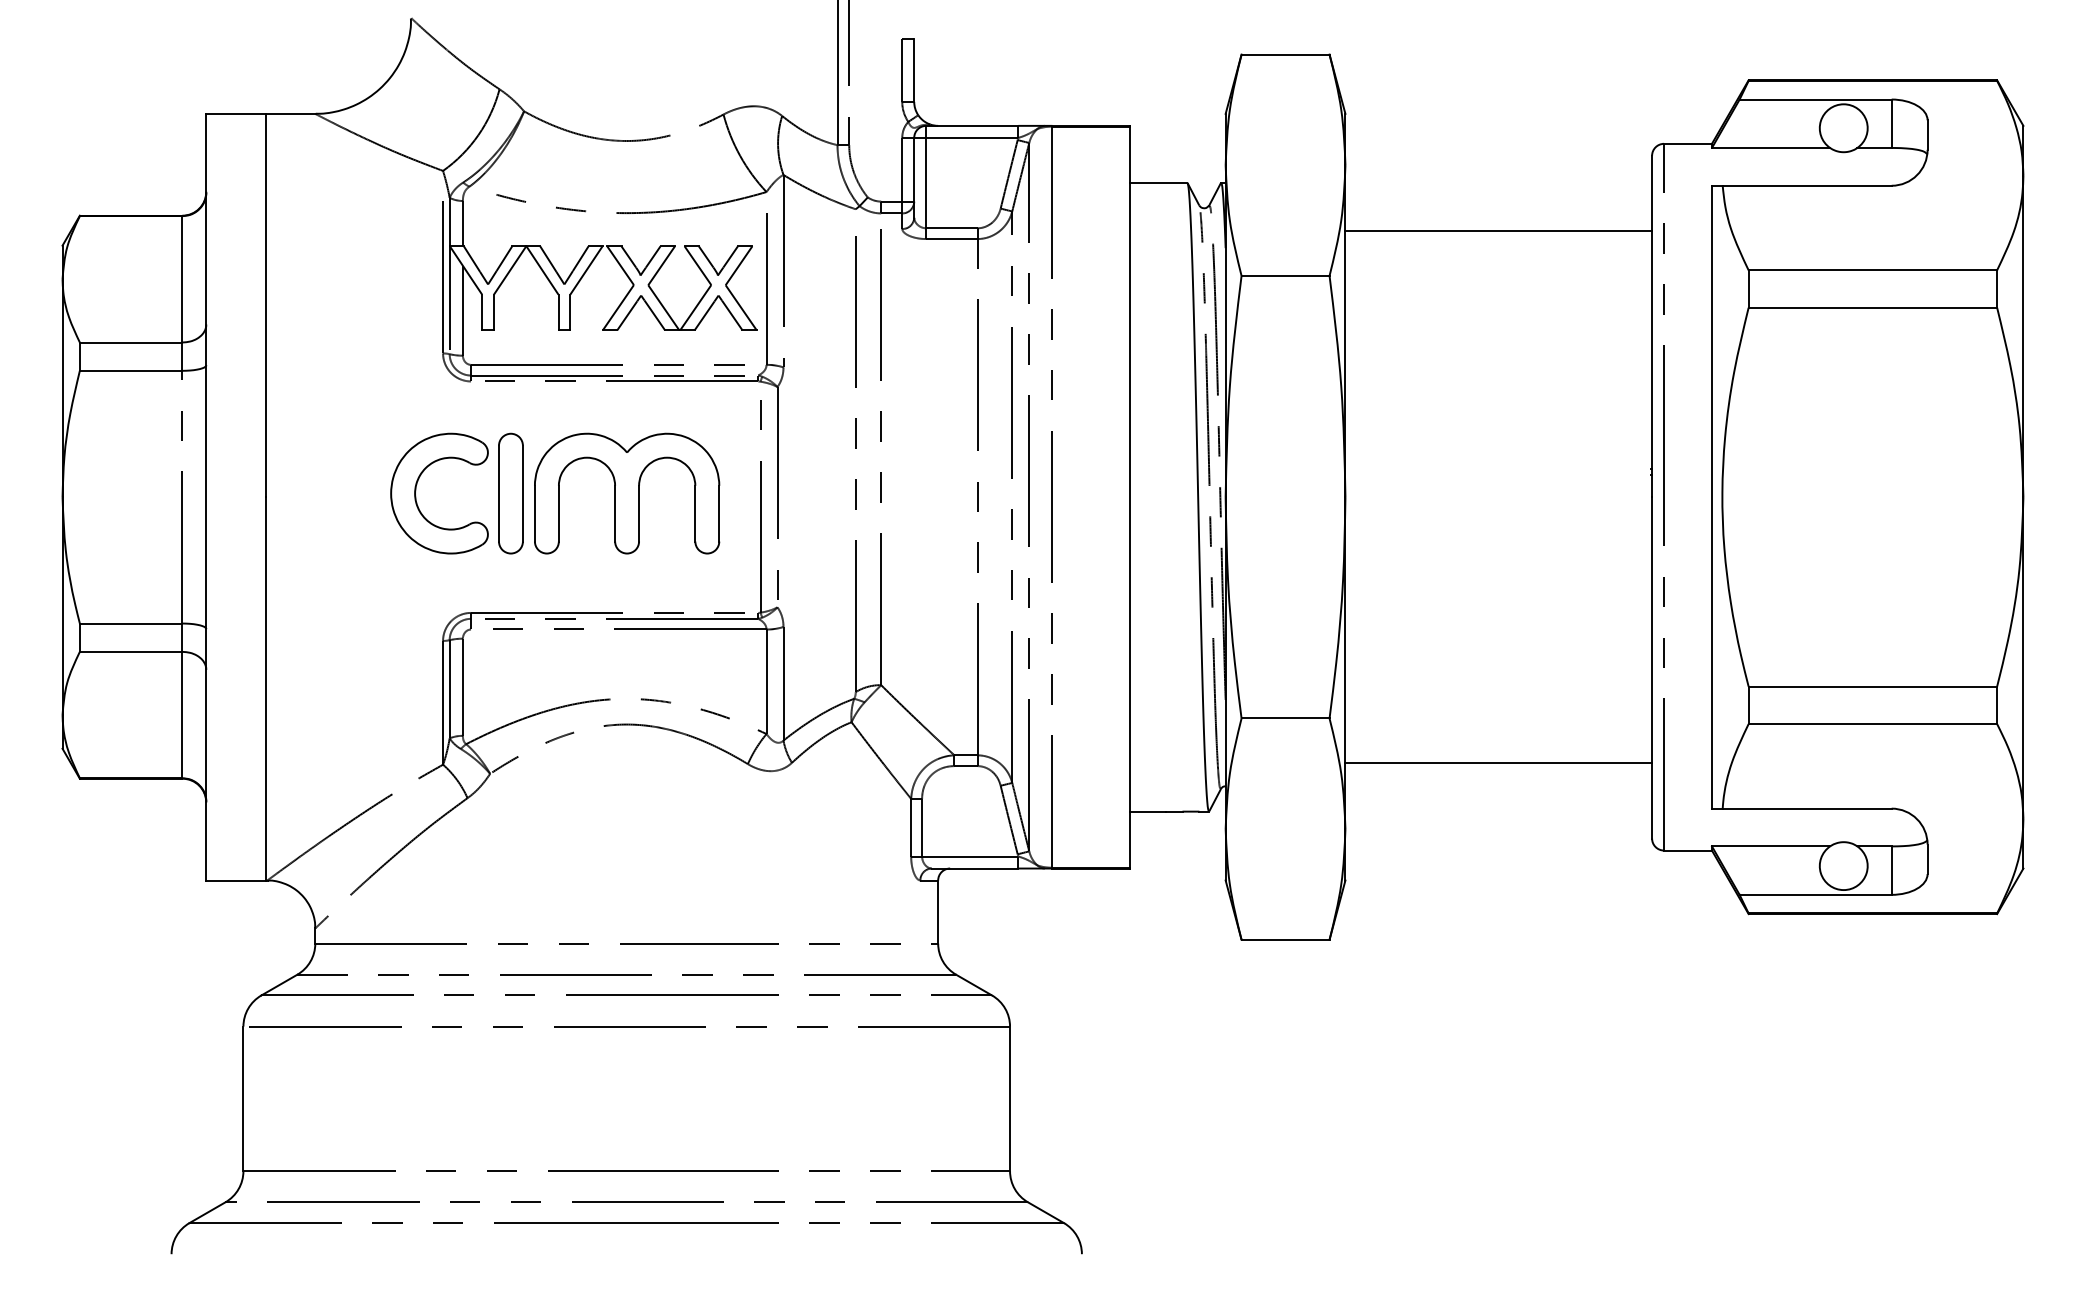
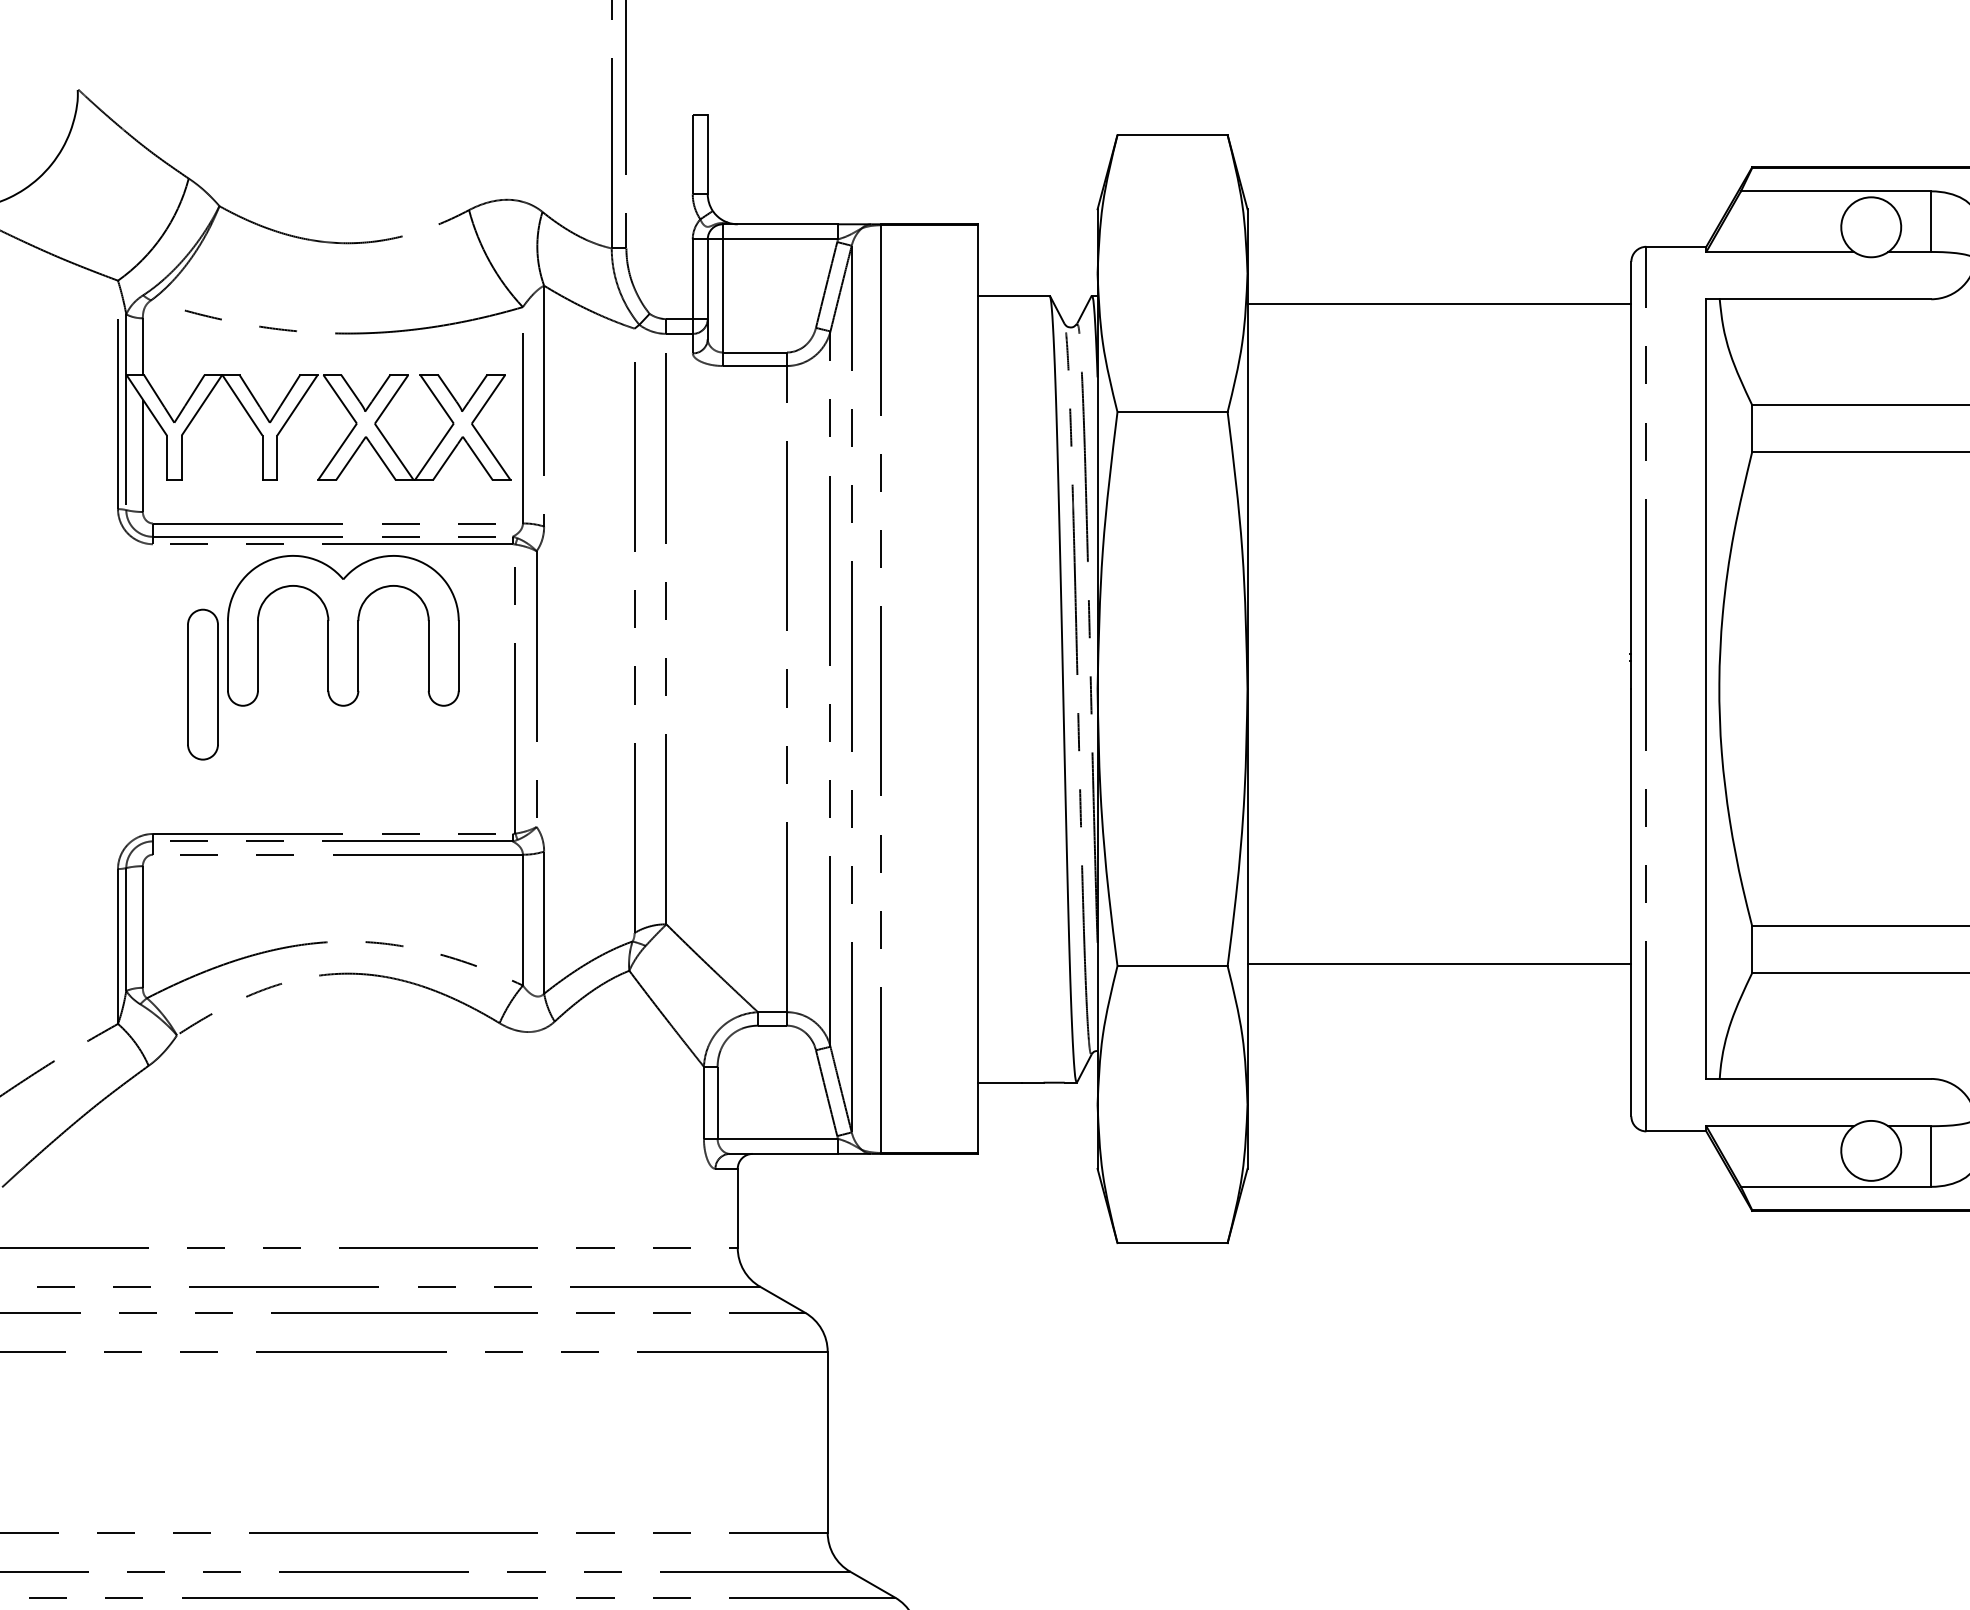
line: (1498, 231) -> (1439, 303), moved
part: (416, 490) -> (84, 680), removed
part: (627, 493) -> (343, 630), moved
line: (1498, 763) -> (1439, 964), moved

